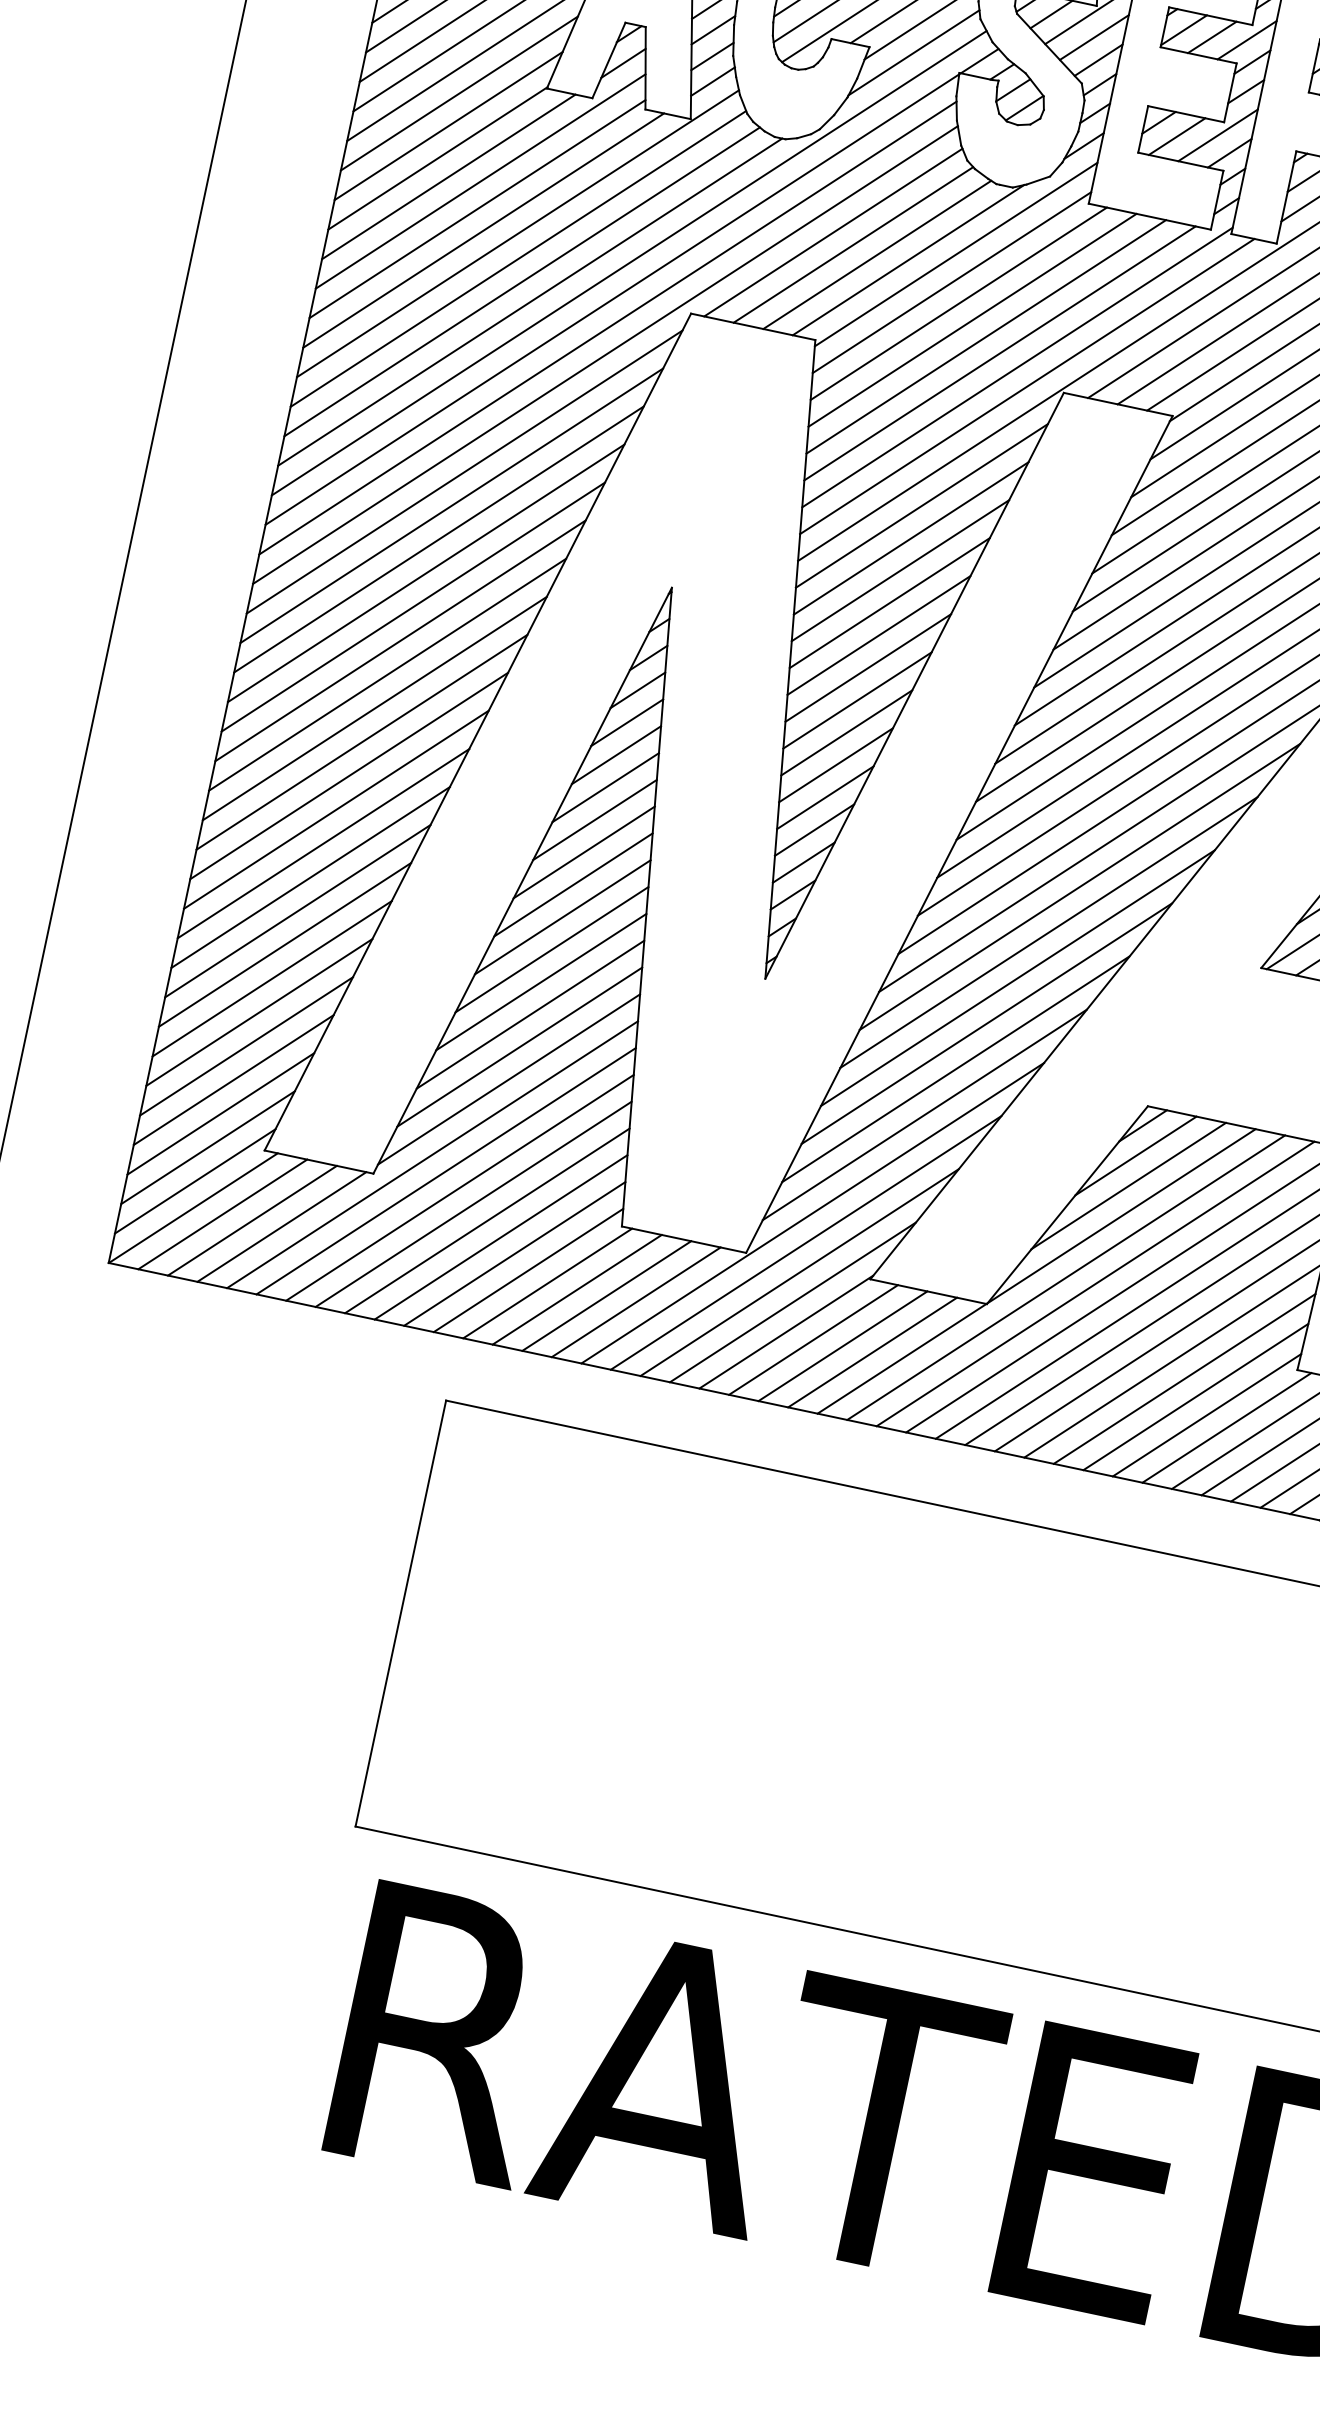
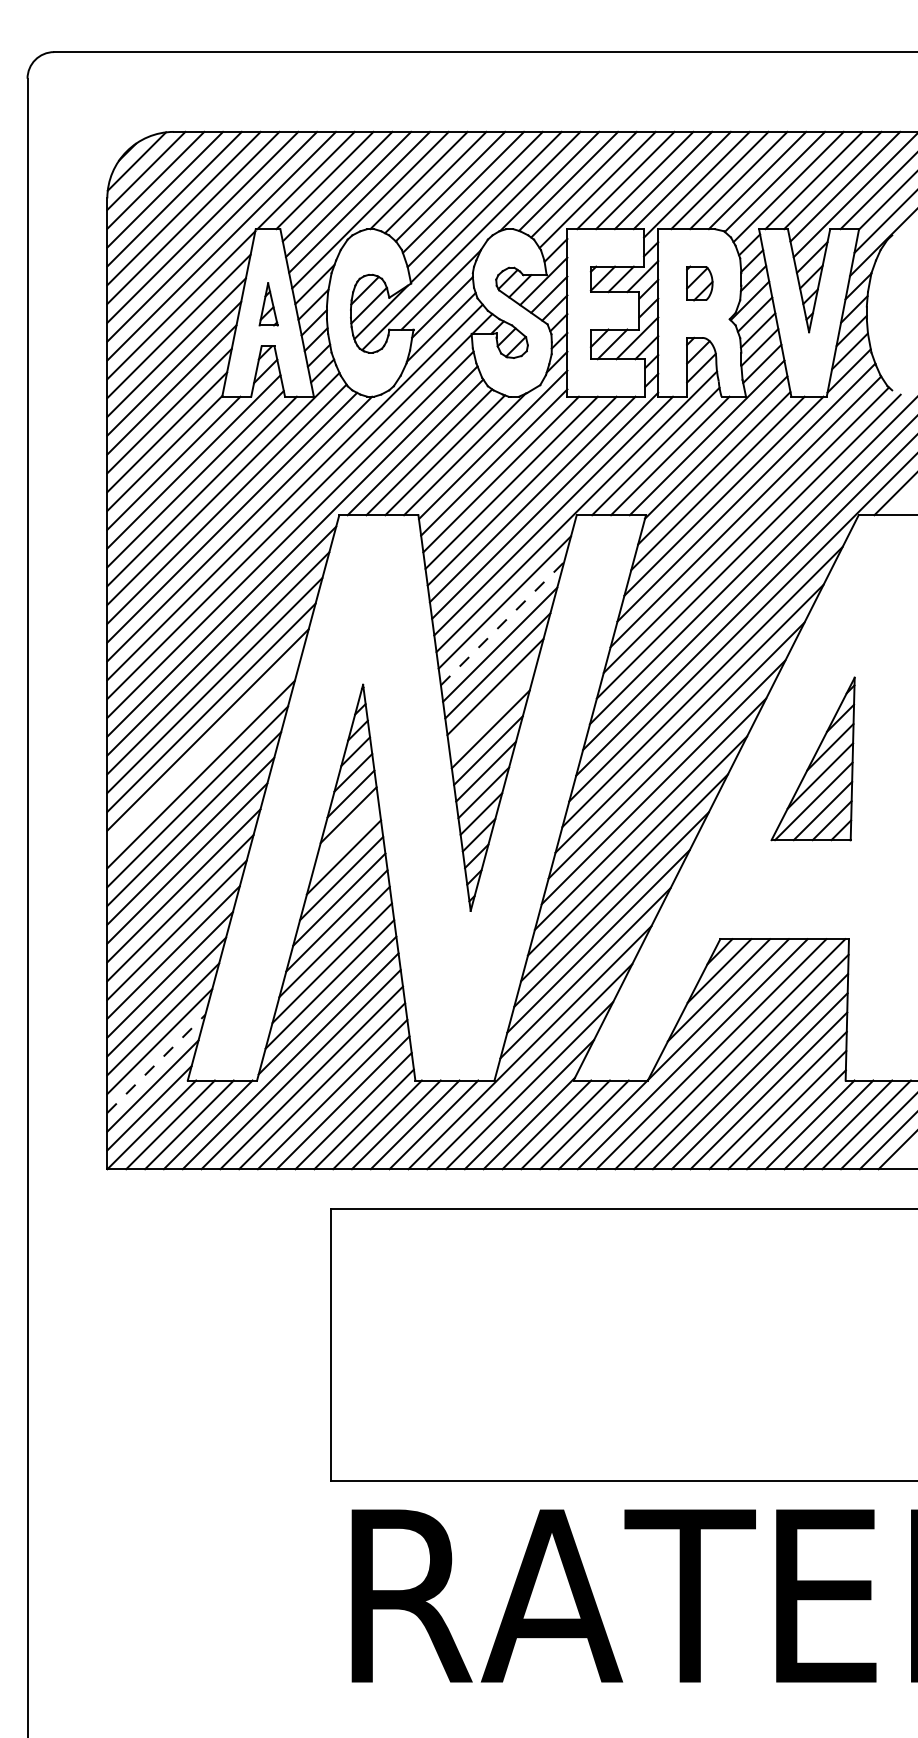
line: (911, 538) -> (502, 623), solid -> dashed
line: (400, 641) -> (204, 752), removed
line: (867, 666) -> (492, 707), removed
line: (593, 818) -> (345, 835), removed
line: (221, 1113) -> (156, 1063), solid -> dashed

